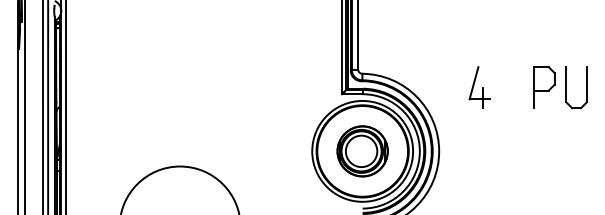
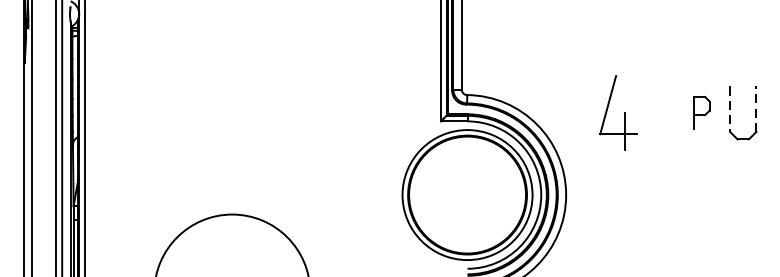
line: (566, 84) -> (730, 108), solid -> dashed
line: (586, 84) -> (756, 108), solid -> dashed
part: (479, 87) -> (618, 112), size x1.4
part: (544, 87) -> (701, 112), size x0.6
part: (362, 151) -> (467, 195), removed

